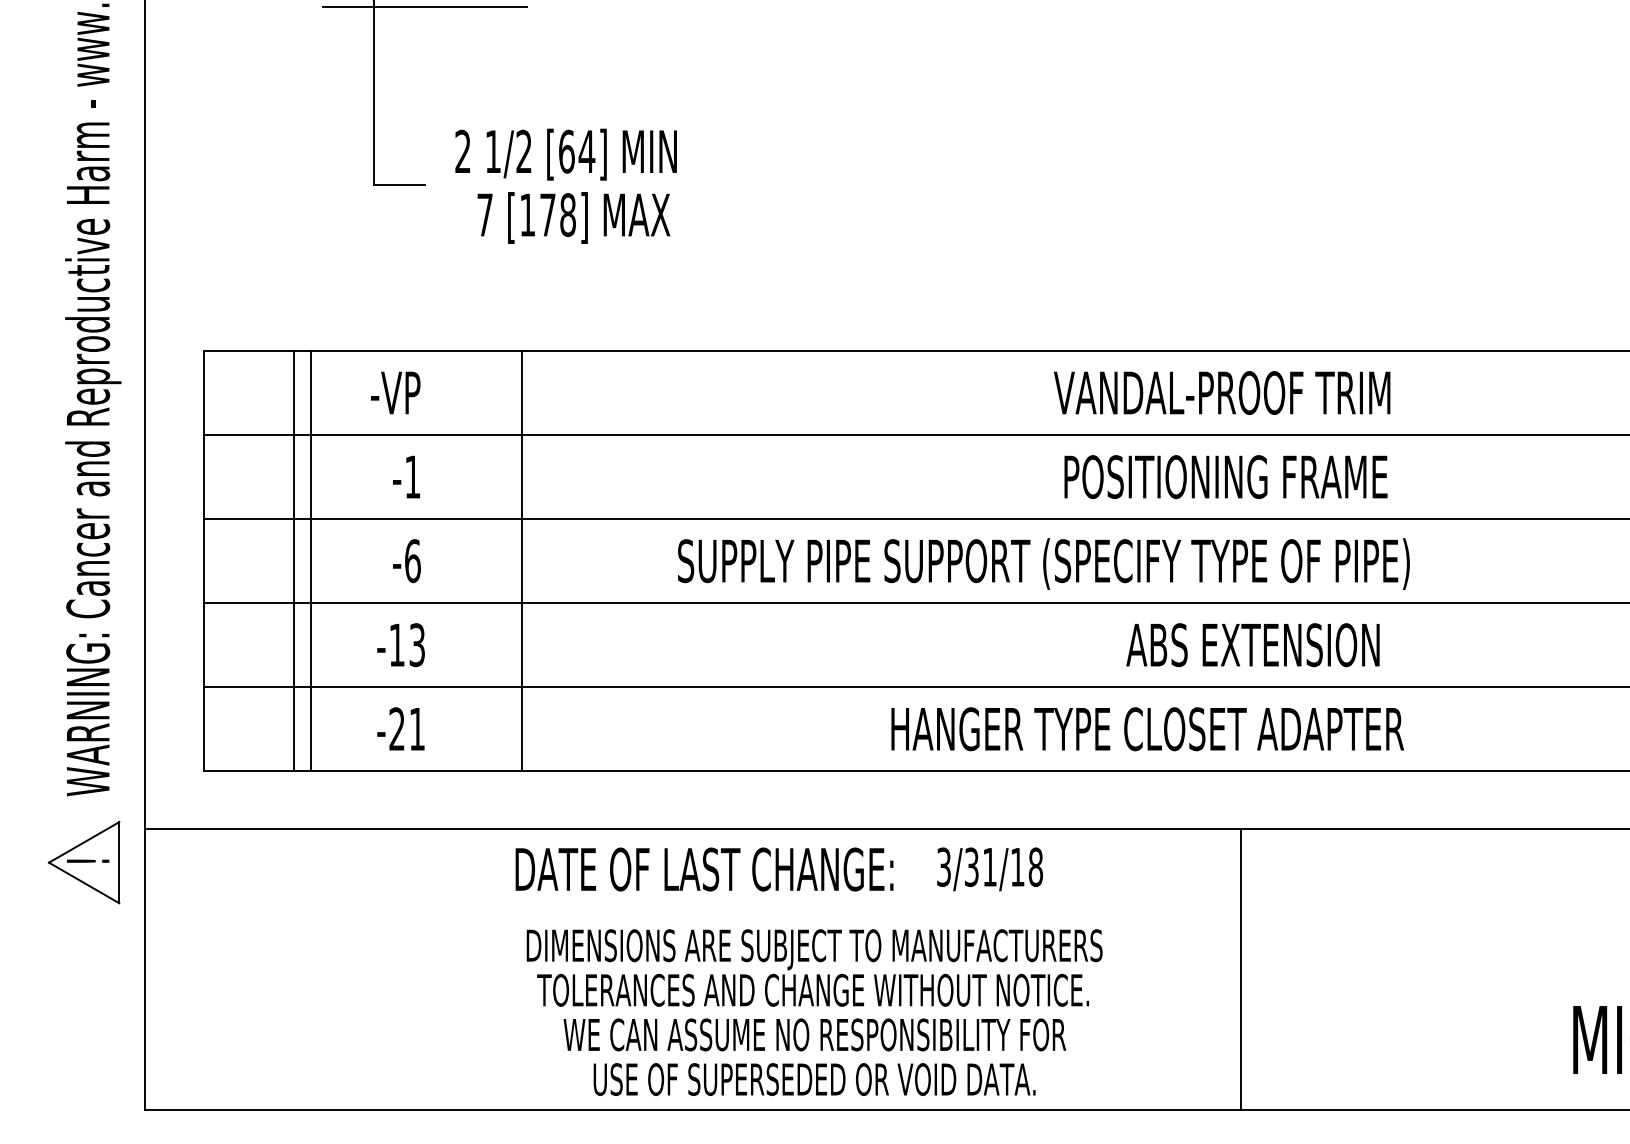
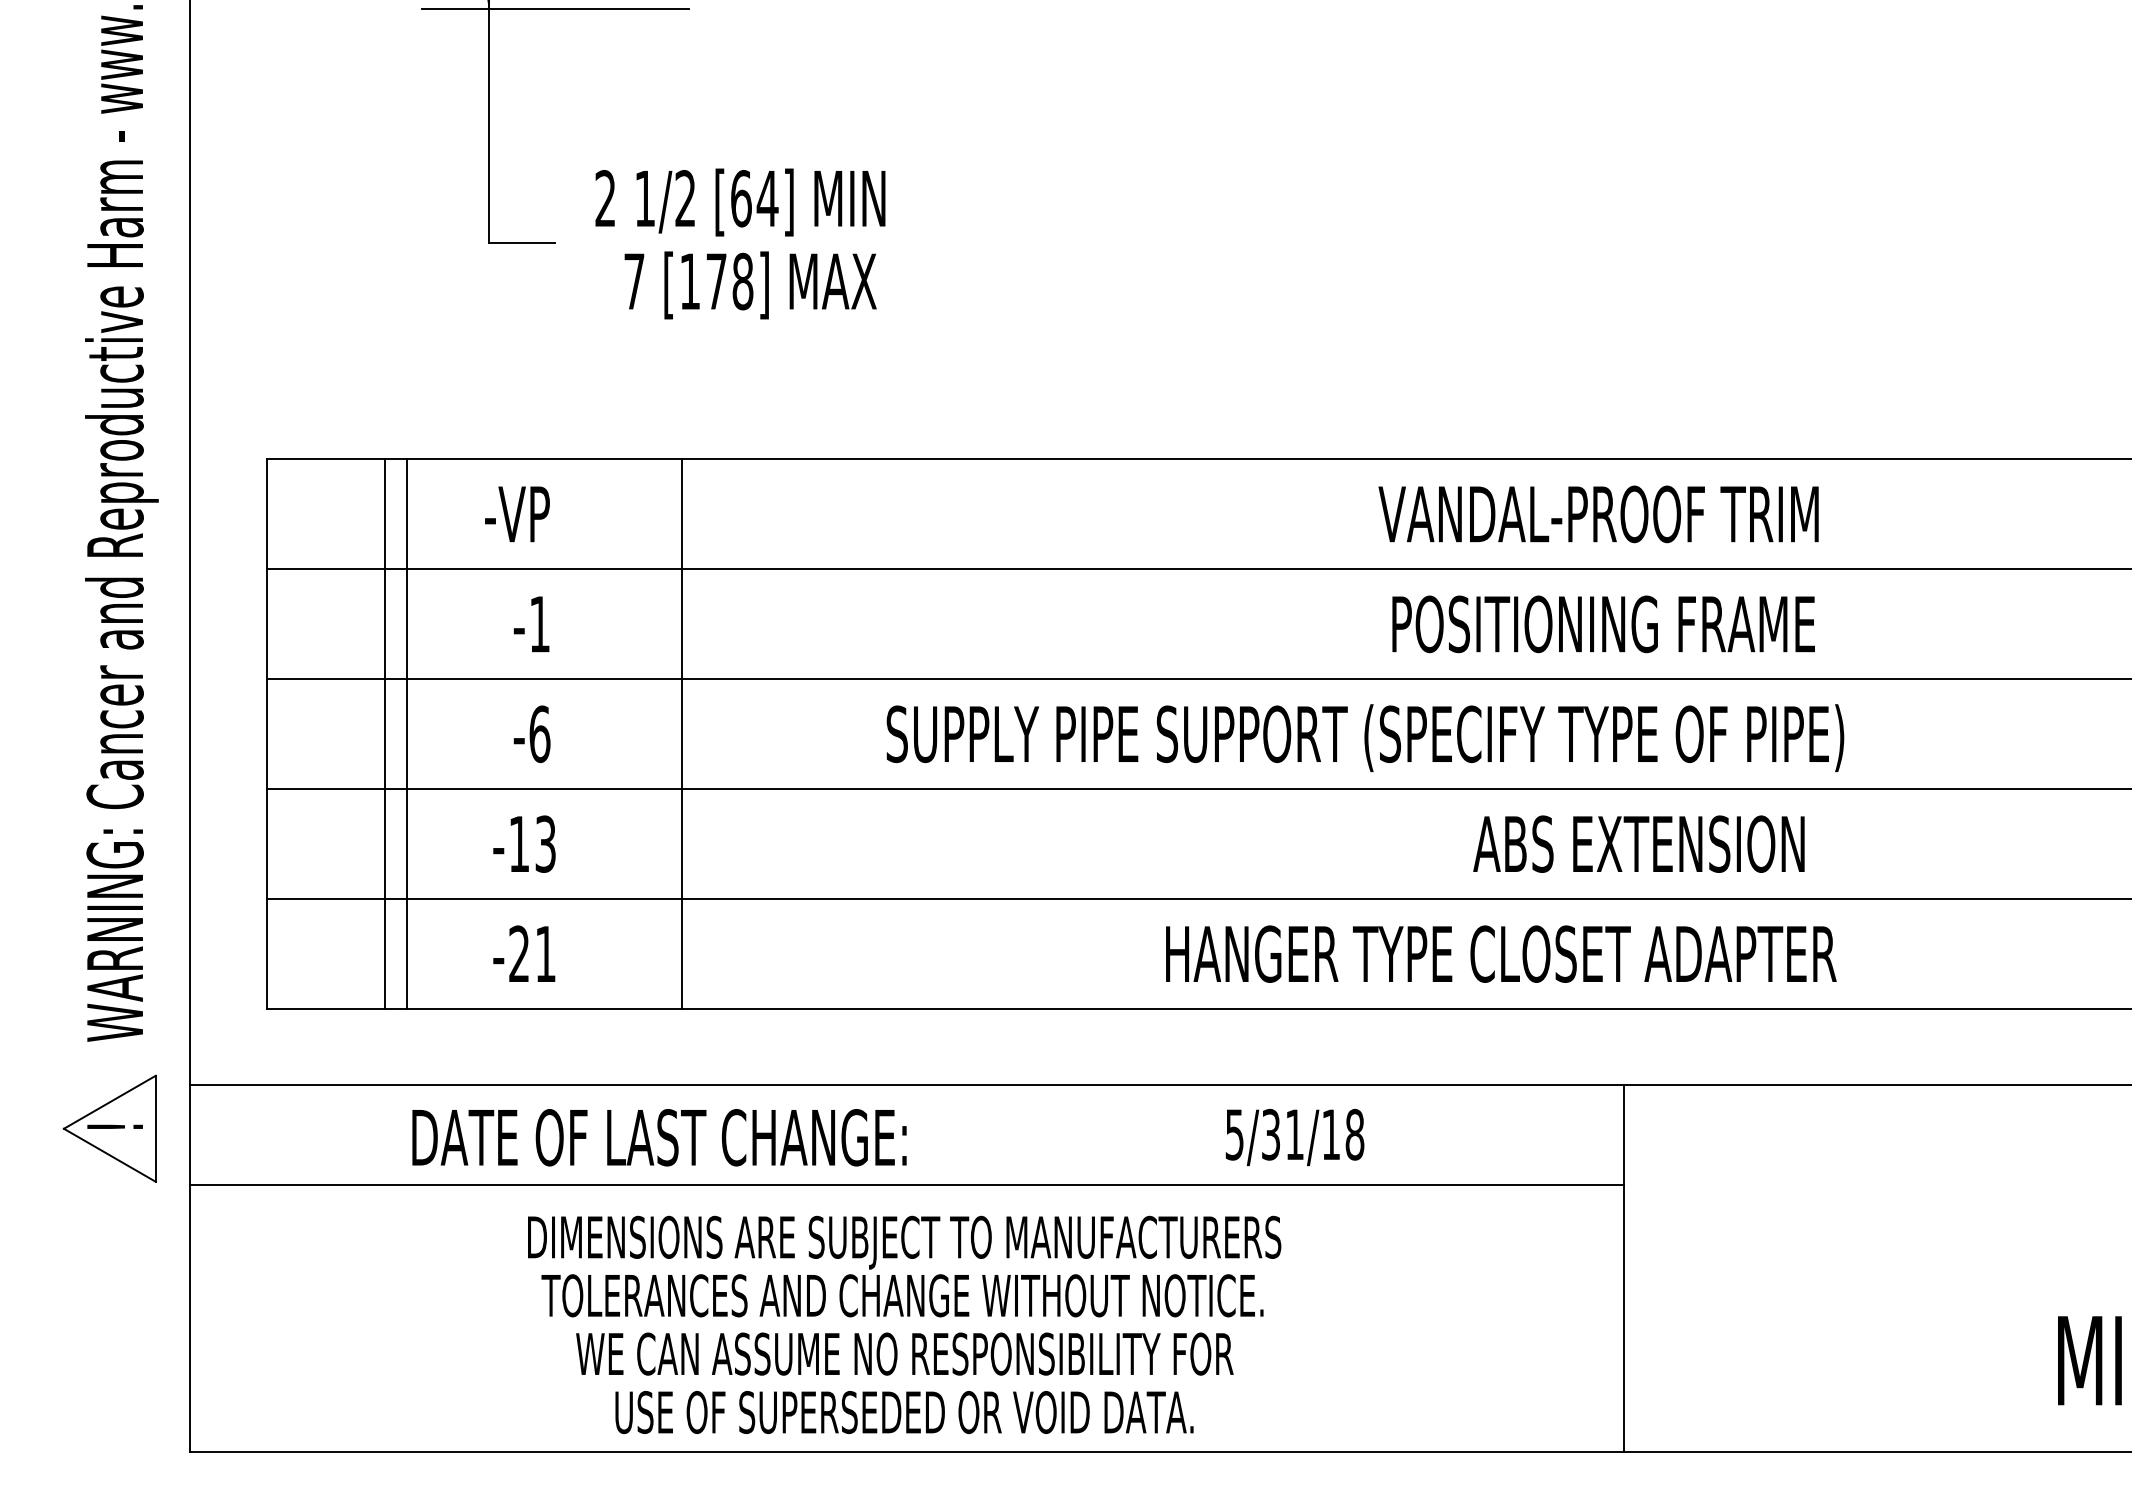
text: (943, 866) -> (1234, 1133), 3/31/18 -> 5/31/18
text: (704, 869) -> (659, 1137), moved
line: (693, 906) -> (906, 1185), added
text: (814, 1012) -> (904, 1324), moved

